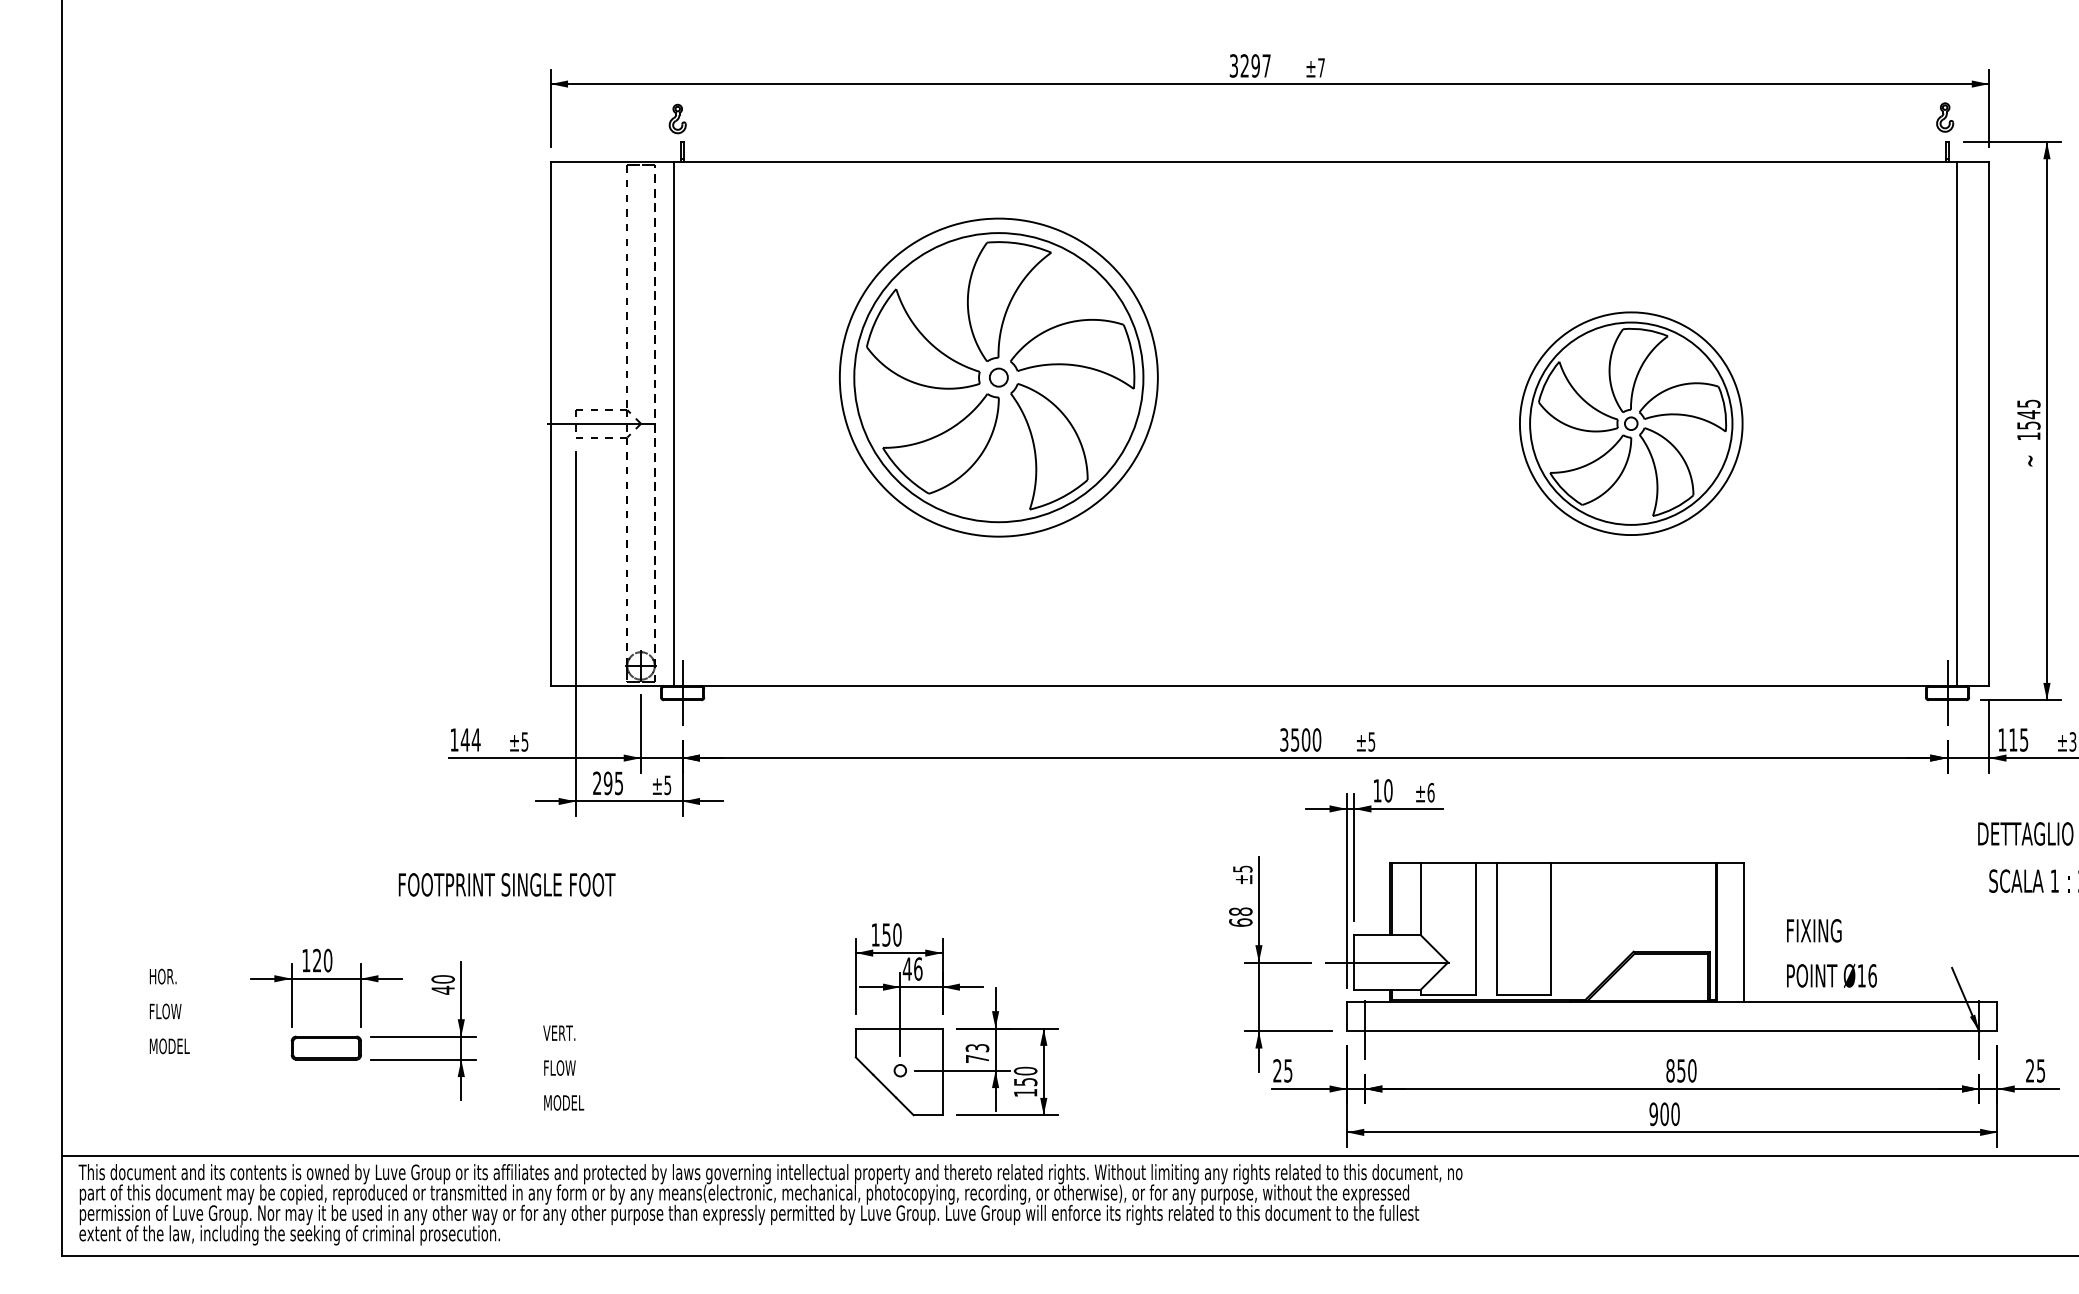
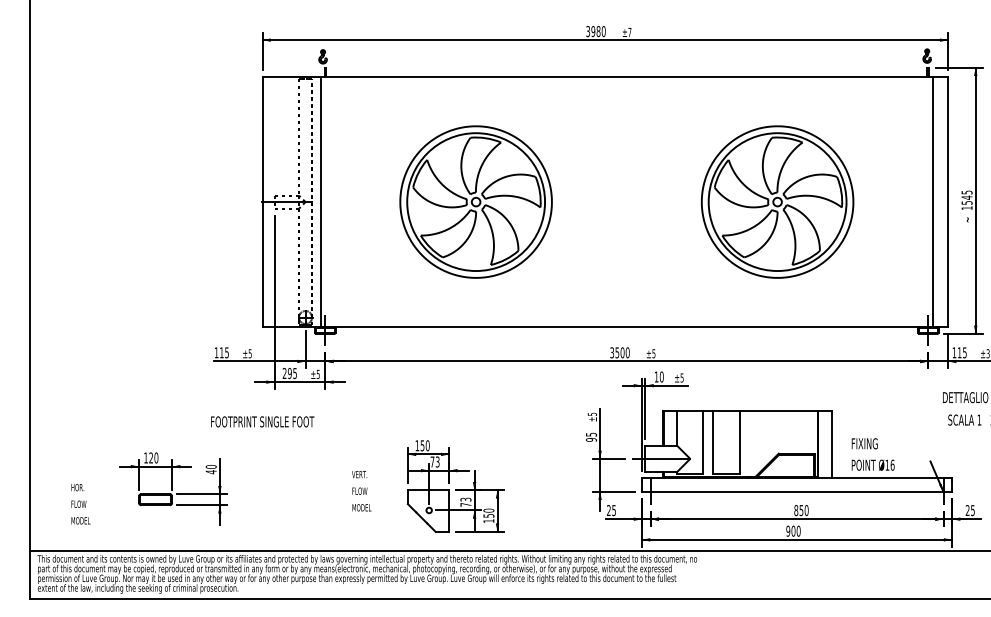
text: (1255, 65) -> (598, 31), 3297 -> 3980
part: (997, 376) -> (475, 201), moved
part: (1631, 422) -> (777, 201), size x1.43
text: (470, 739) -> (224, 352), 144 -> 115
text: (1429, 791) -> (681, 377), ±6 -> ±5
text: (506, 884) -> (262, 421), moved
text: (1238, 915) -> (590, 436), 68 -> 95
text: (911, 967) -> (434, 461), 46 -> 73
text: (168, 1012) -> (80, 504), moved
text: (563, 1068) -> (361, 491), moved

